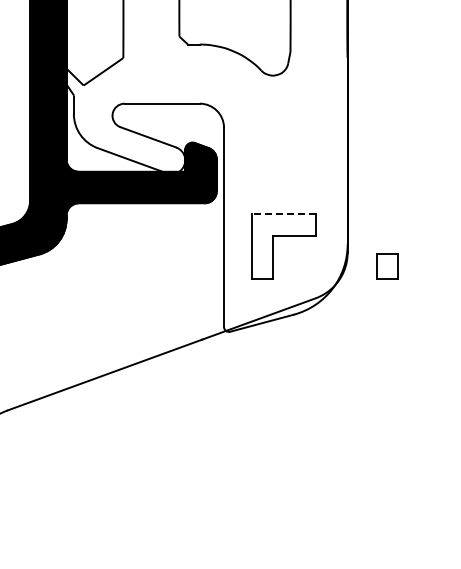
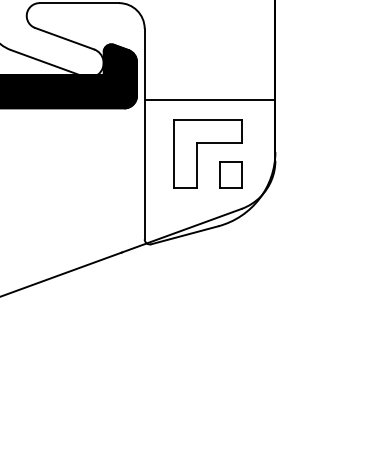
line: (285, 194) -> (209, 99), added
line: (283, 214) -> (207, 120), dashed -> solid
part: (387, 266) -> (230, 175), moved

